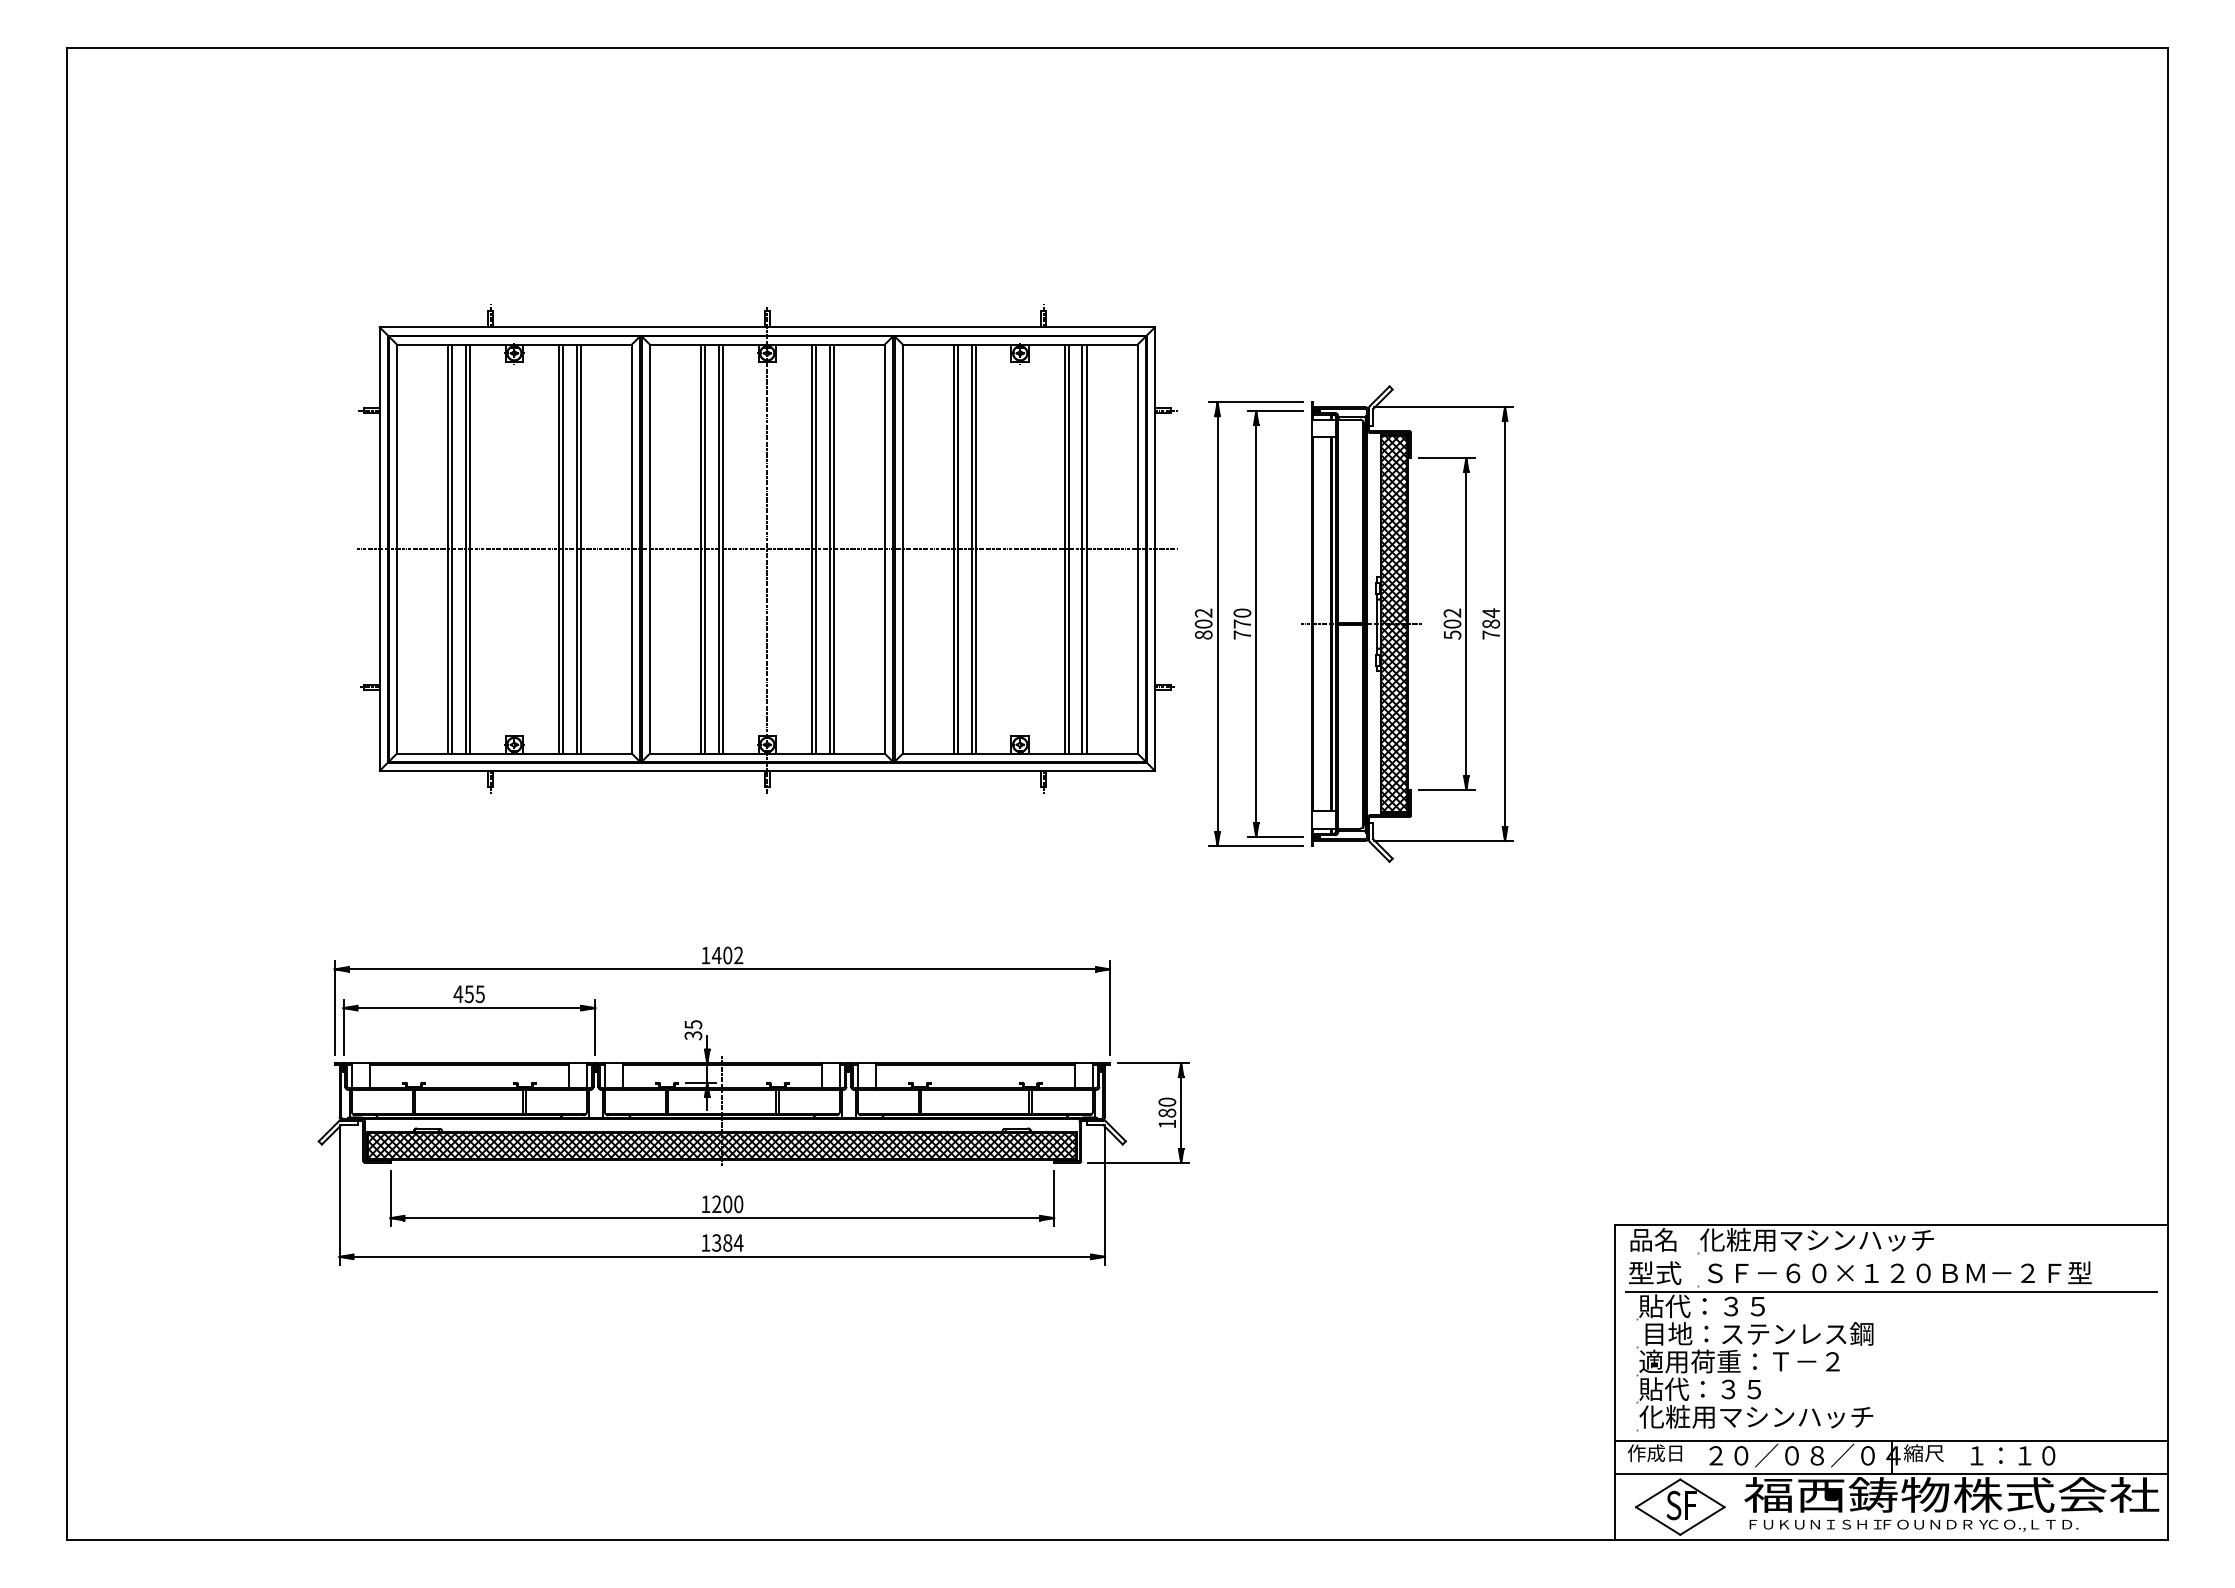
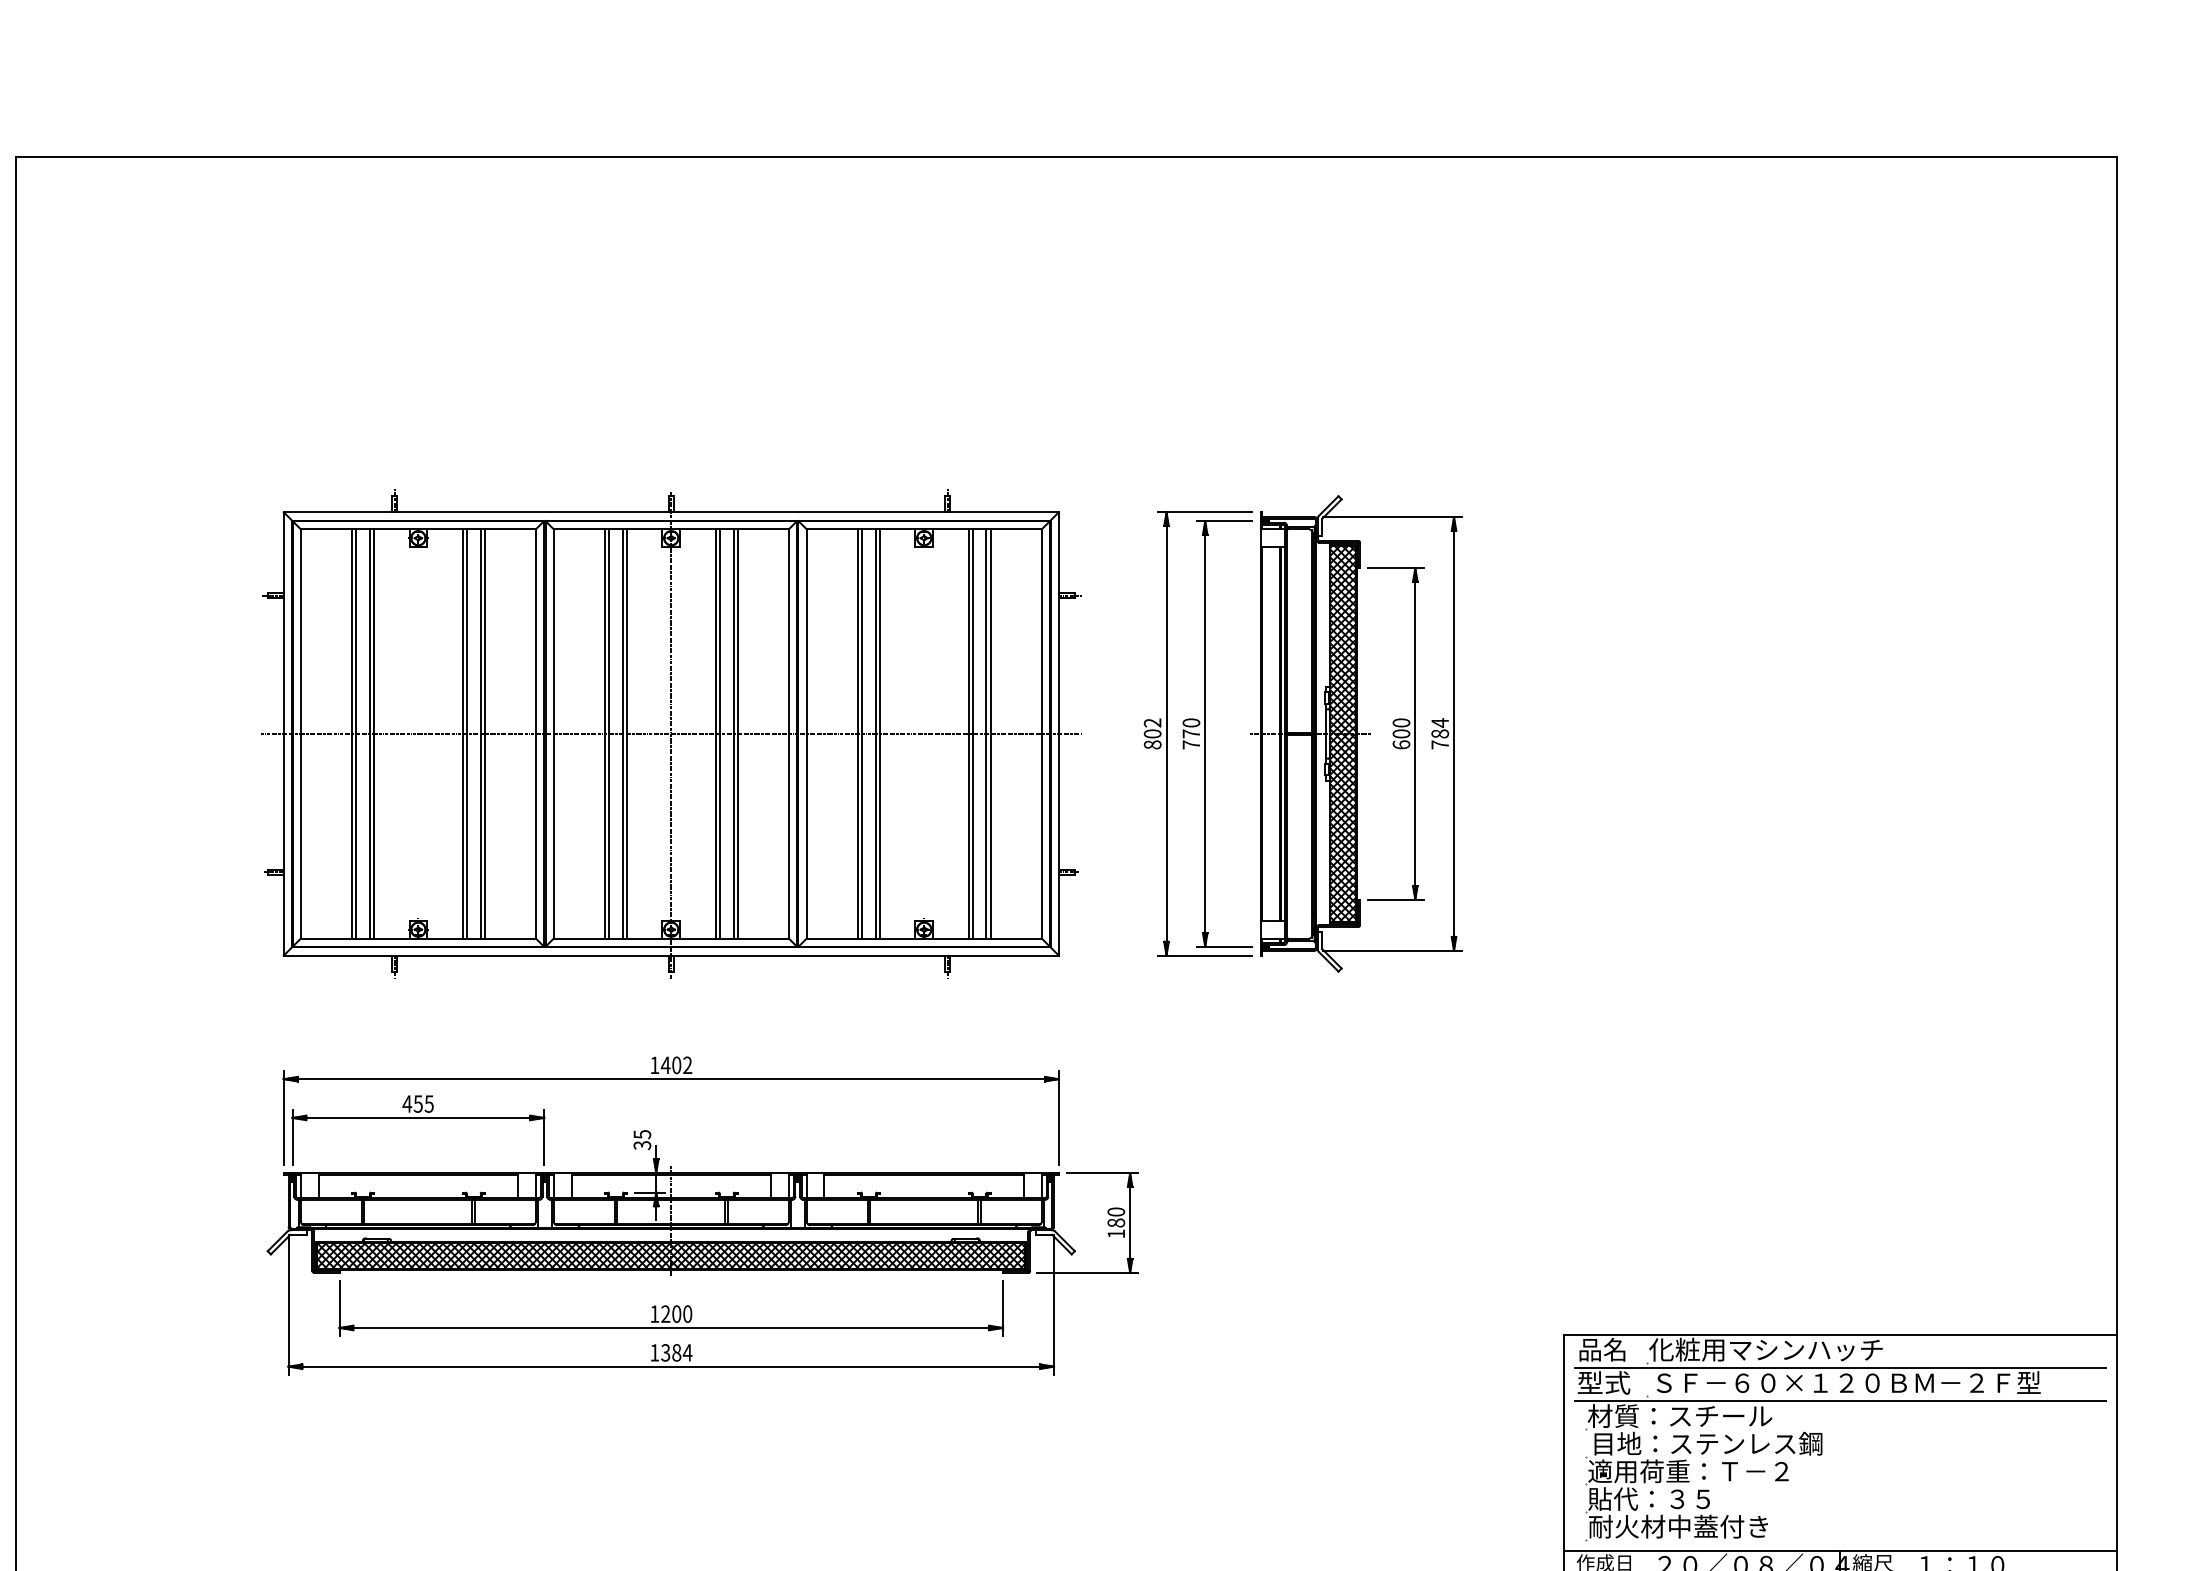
part: (767, 548) -> (671, 733), moved
text: (1452, 623) -> (1401, 733), 502 -> 600
line: (1891, 1258) -> (1840, 1368), added
text: (1730, 1306) -> (1679, 1416), 貼代：３５ -> 材質：スチール
text: (1756, 1416) -> (1705, 1526), 化粧用マシンハッチ -> 耐火材中蓋付き

